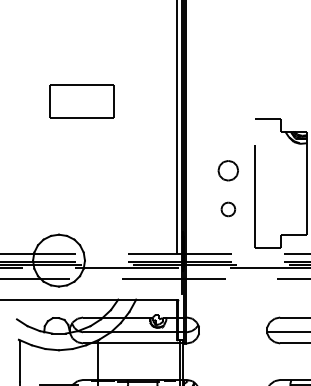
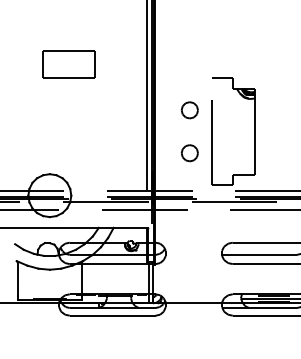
part: (227, 170) -> (189, 110), moved
part: (227, 209) -> (189, 153), size x1.43

